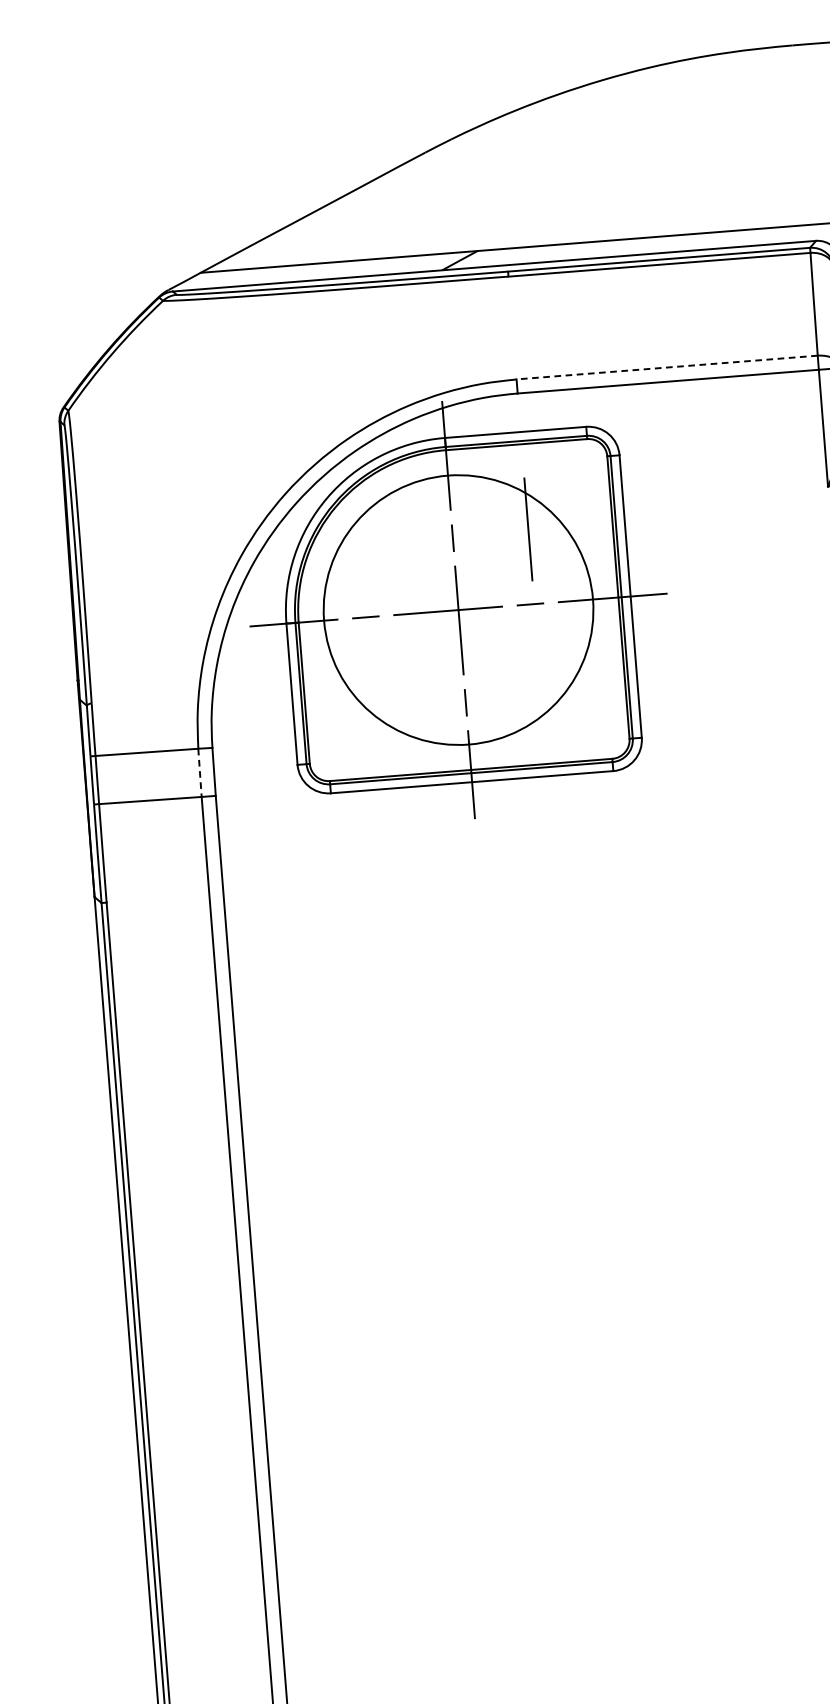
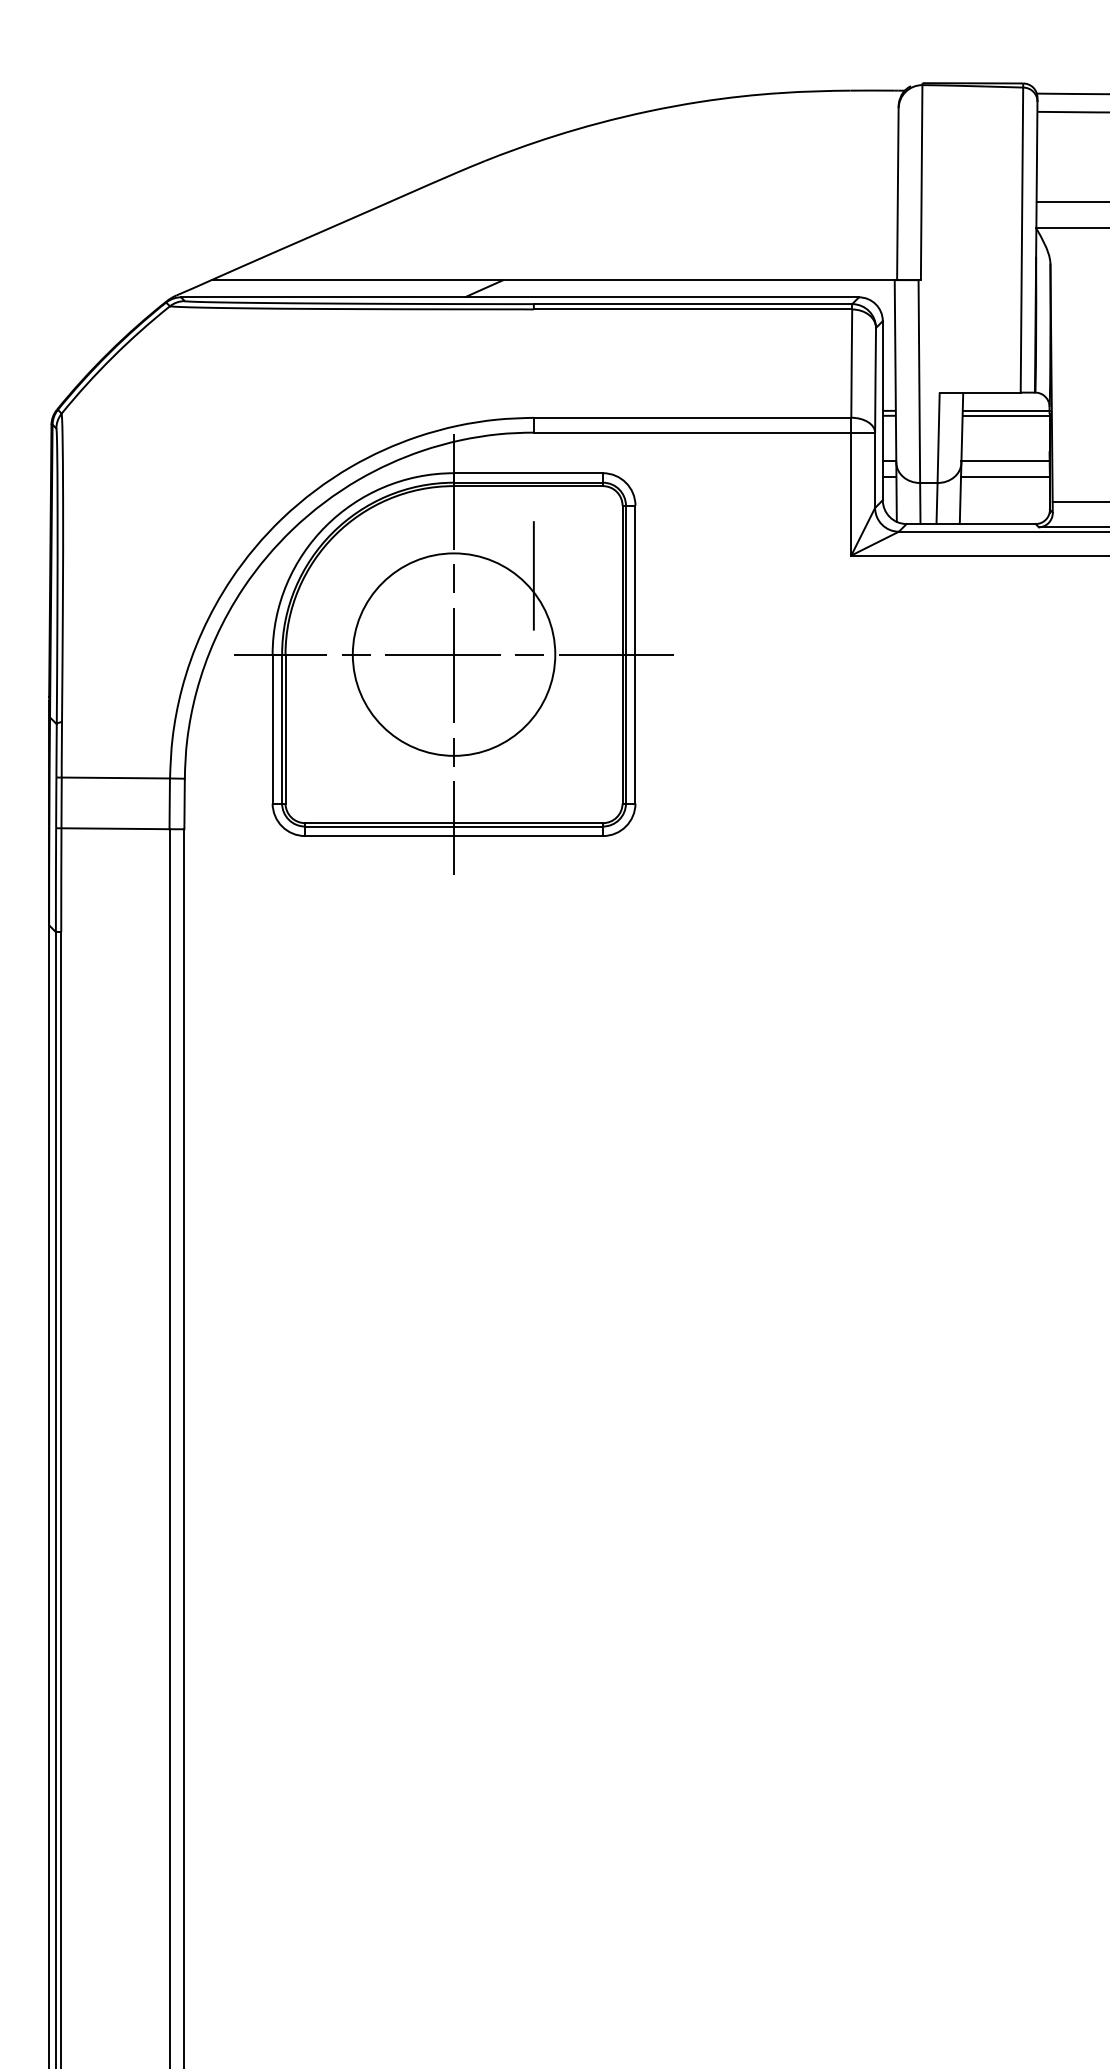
line: (667, 367) -> (692, 417), dashed -> solid
circle: (458, 609) -> (453, 654), size x0.71
line: (199, 773) -> (169, 804), dashed -> solid

